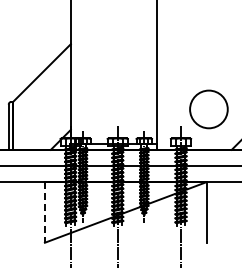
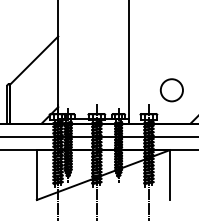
circle: (208, 109) -> (171, 90), size x0.71
line: (44, 212) -> (36, 175), dashed -> solid

